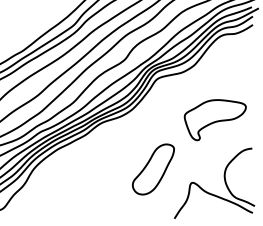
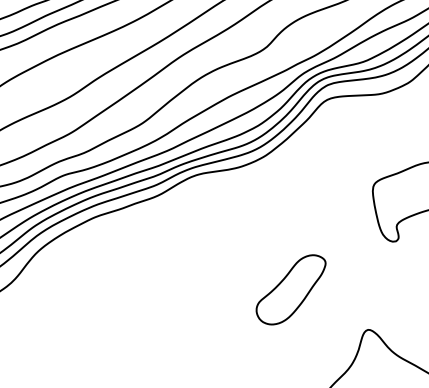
part: (153, 169) -> (290, 289), size x0.7

